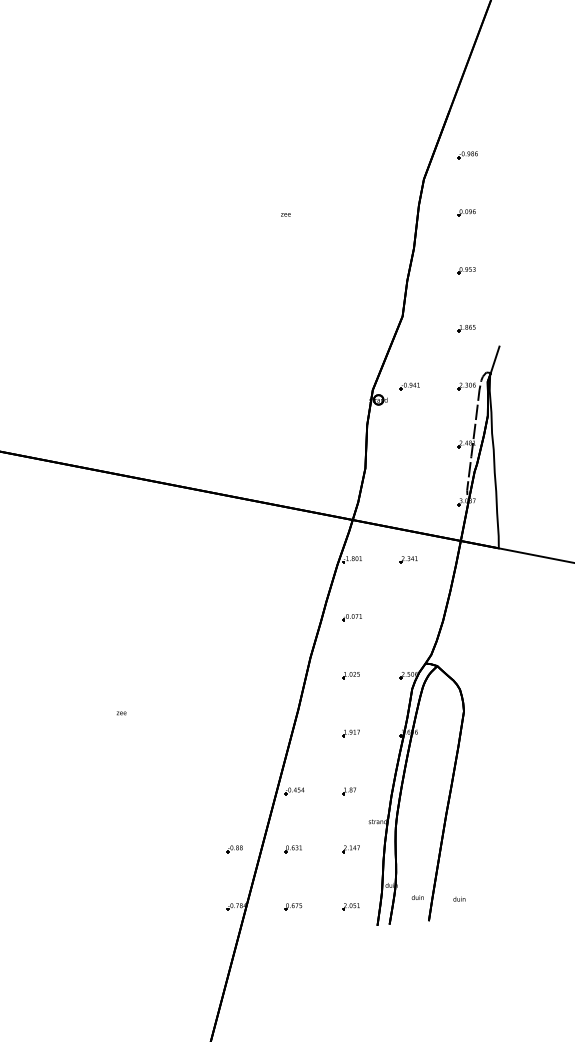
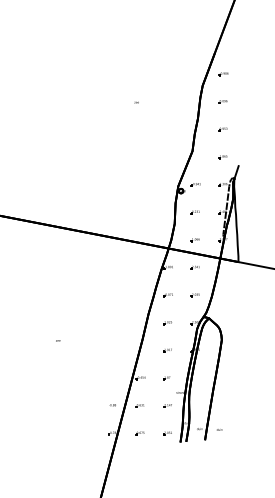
part: (406, 444) -> (194, 212), added
part: (406, 503) -> (194, 240), added
part: (406, 618) -> (194, 295), added

